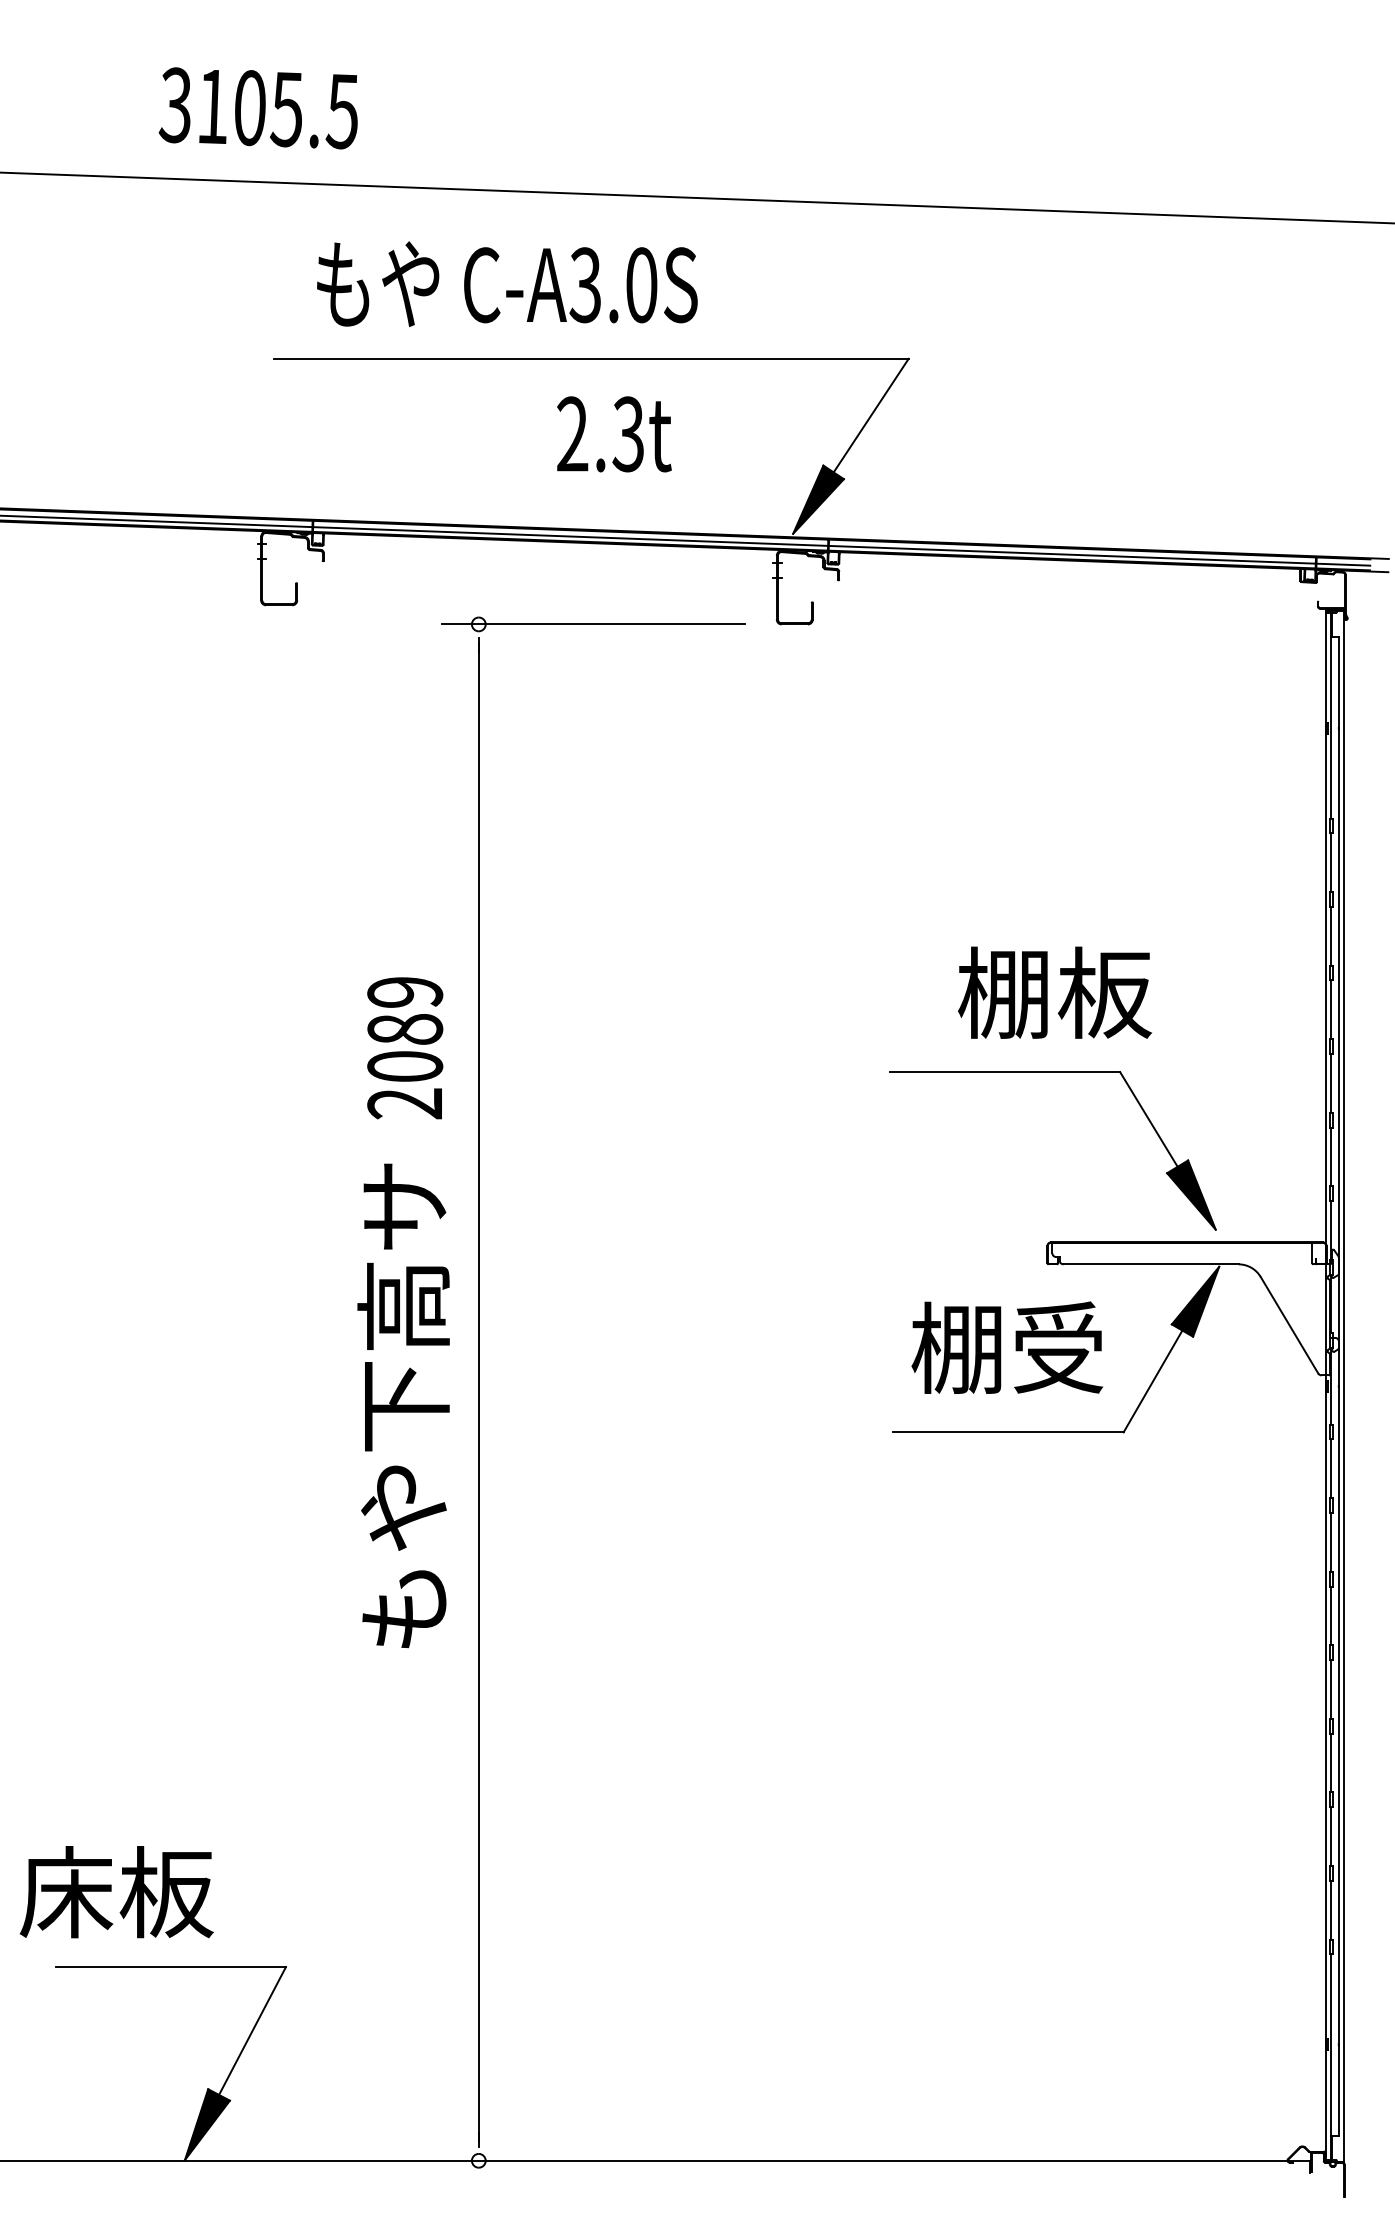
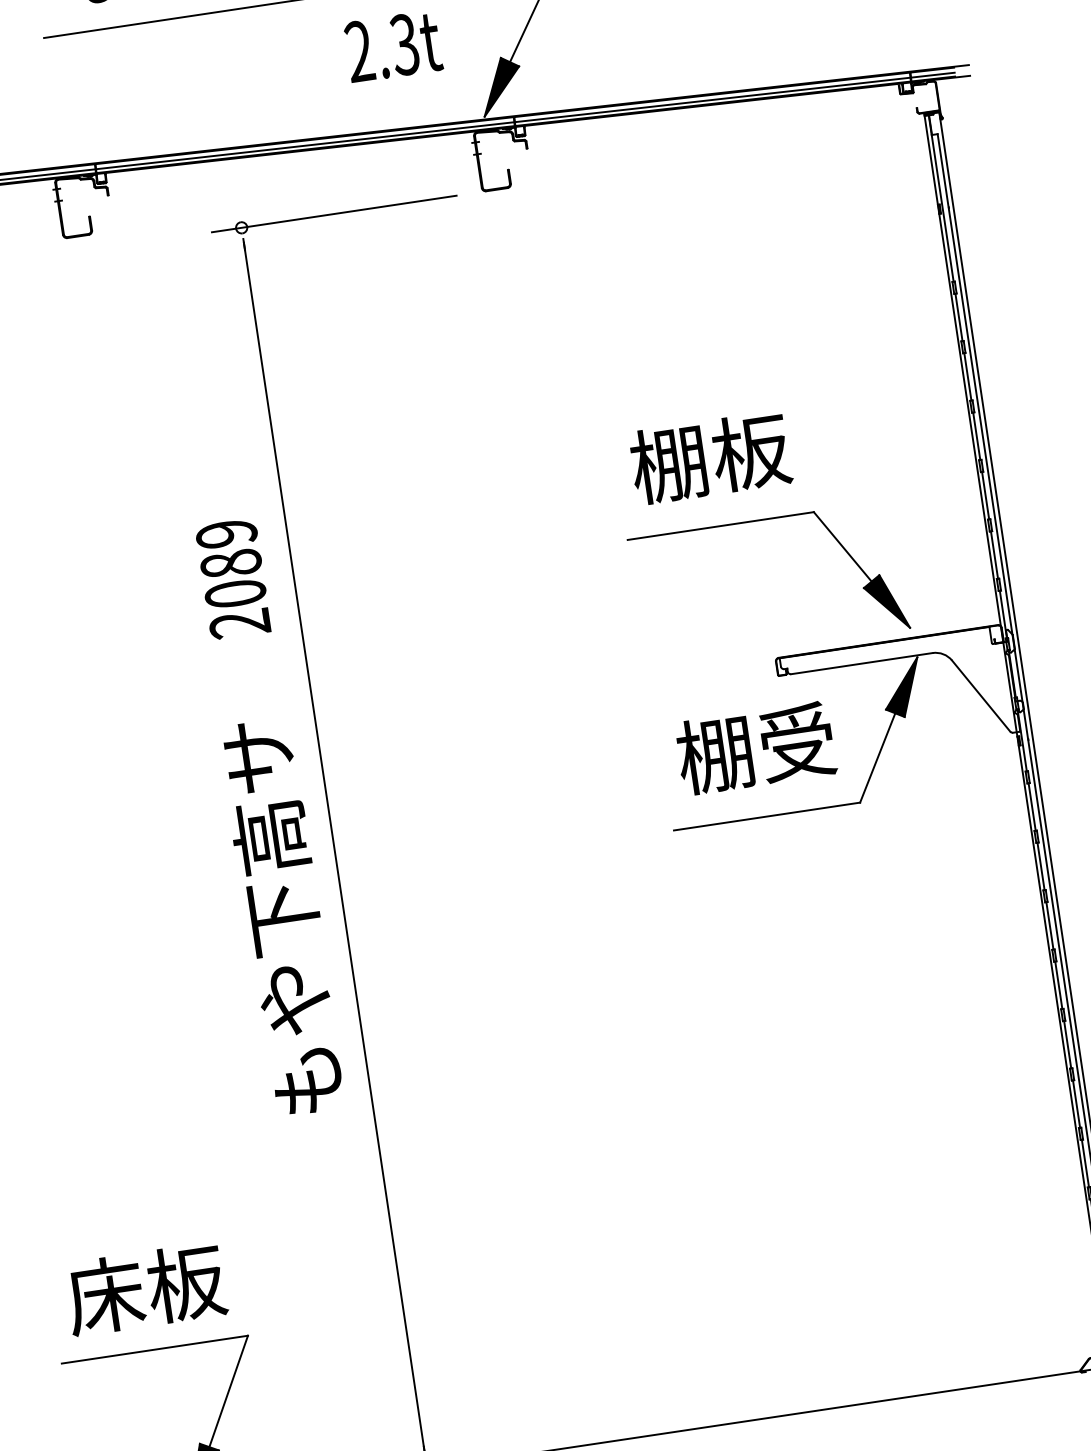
text: (614, 434) -> (393, 46), moved
text: (1055, 992) -> (710, 457), moved
text: (403, 1405) -> (282, 917), moved
text: (116, 1892) -> (145, 1289), moved

